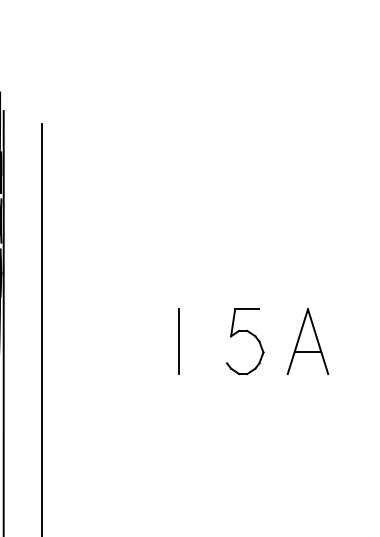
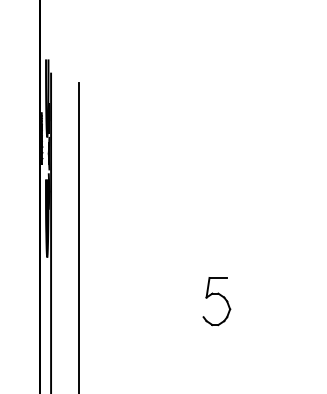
part: (250, 334) -> (220, 296), moved
part: (307, 340) -> (272, 240), removed
line: (178, 341) -> (178, 241), removed

